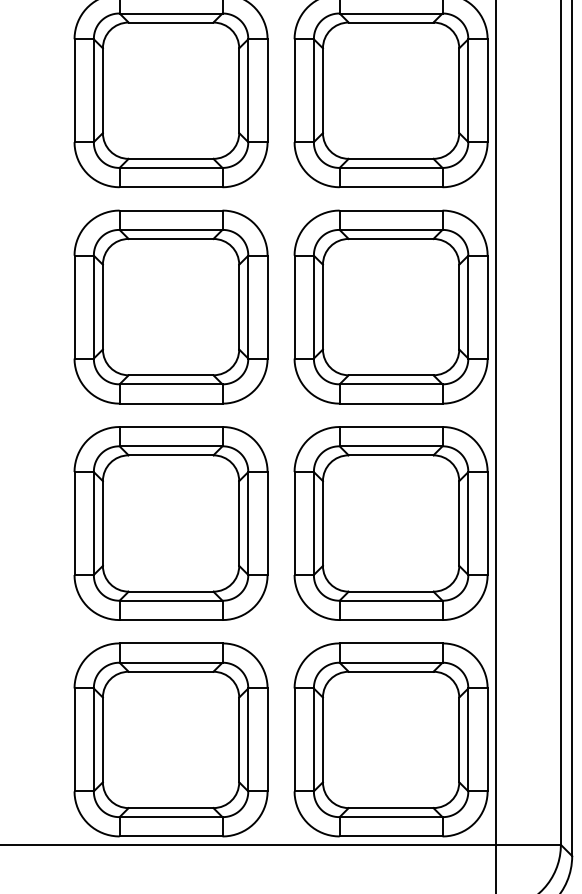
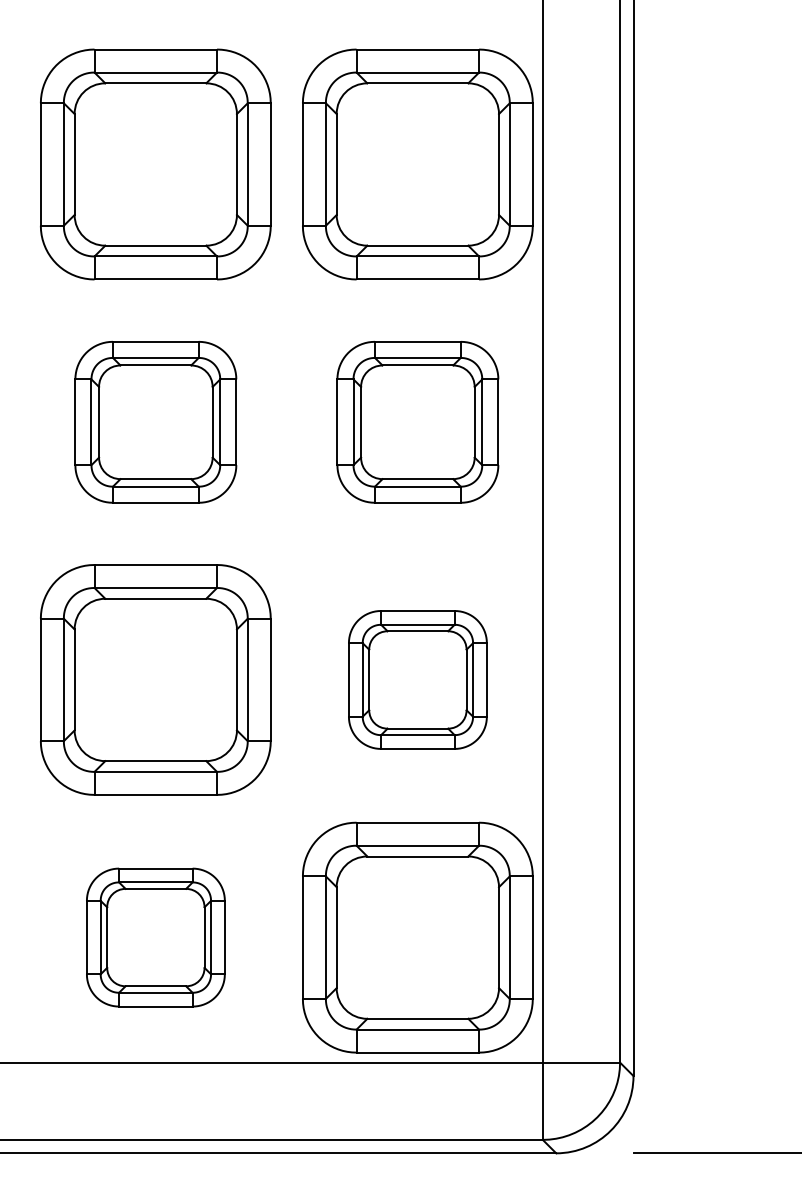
part: (170, 307) -> (155, 422), size x0.7
part: (390, 307) -> (417, 422), size x0.7
part: (390, 523) -> (417, 679), size x0.6
part: (170, 739) -> (155, 937), size x0.6

